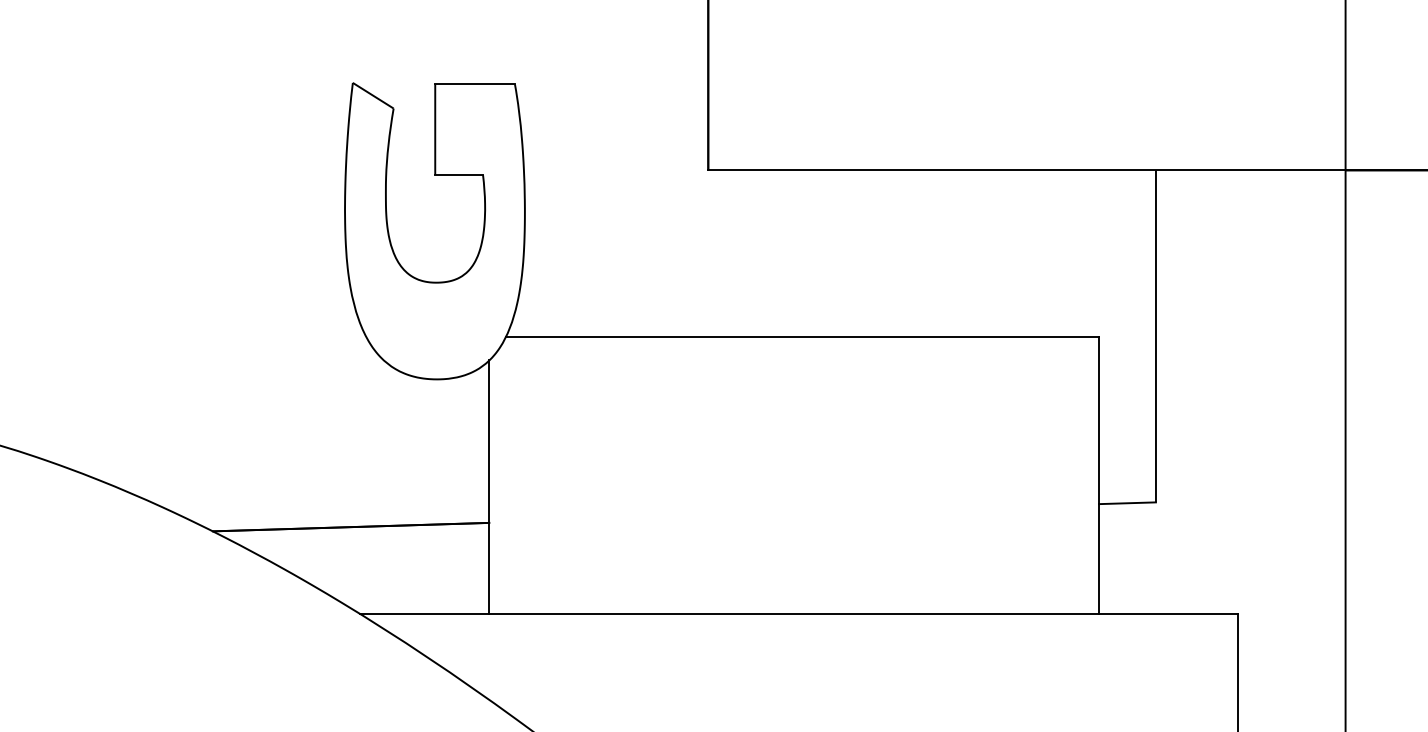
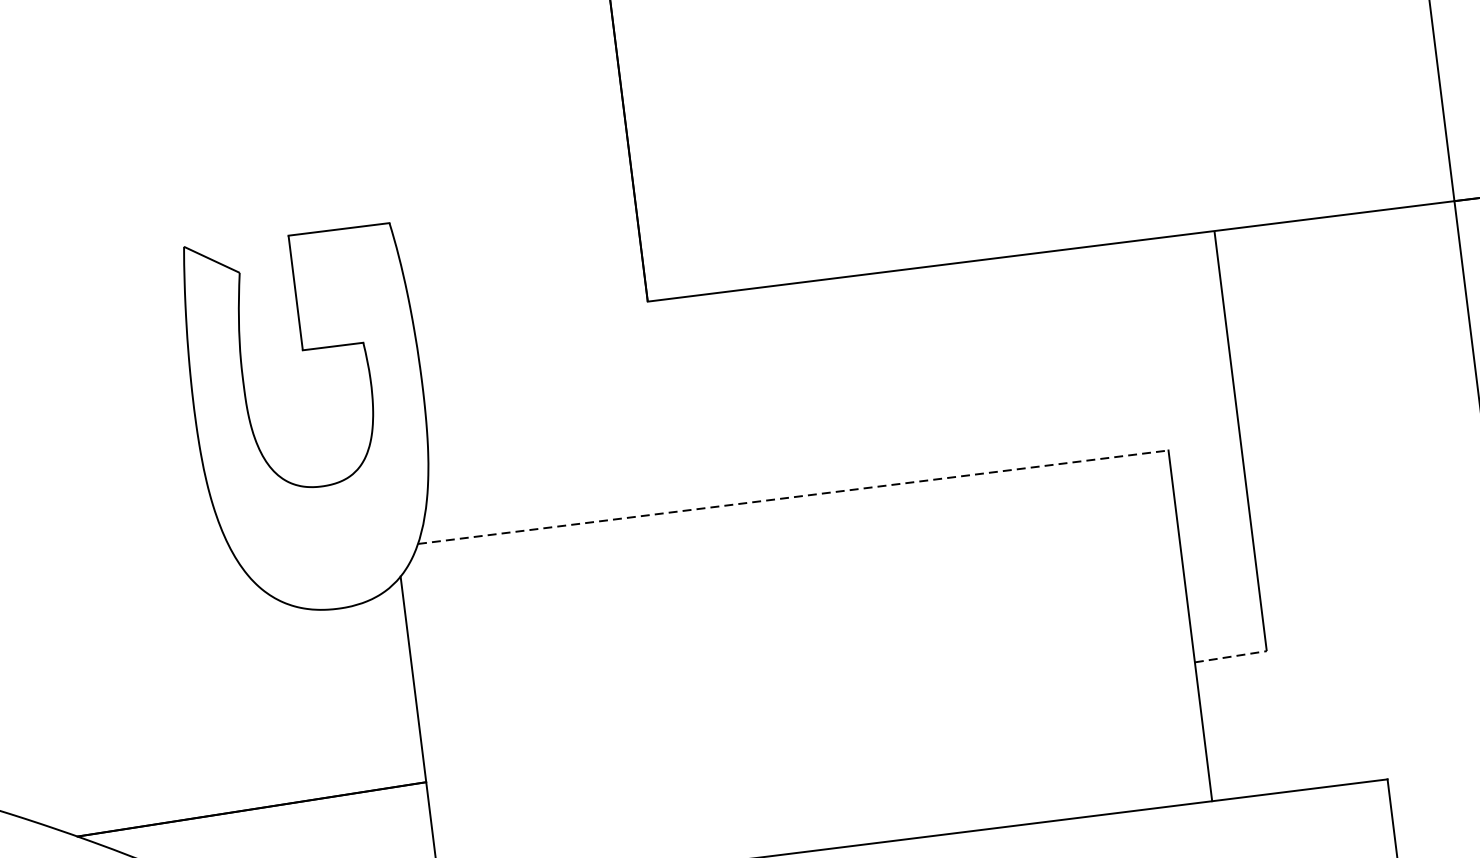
line: (803, 336) -> (794, 496), solid -> dashed
line: (1127, 503) -> (1230, 657), solid -> dashed

